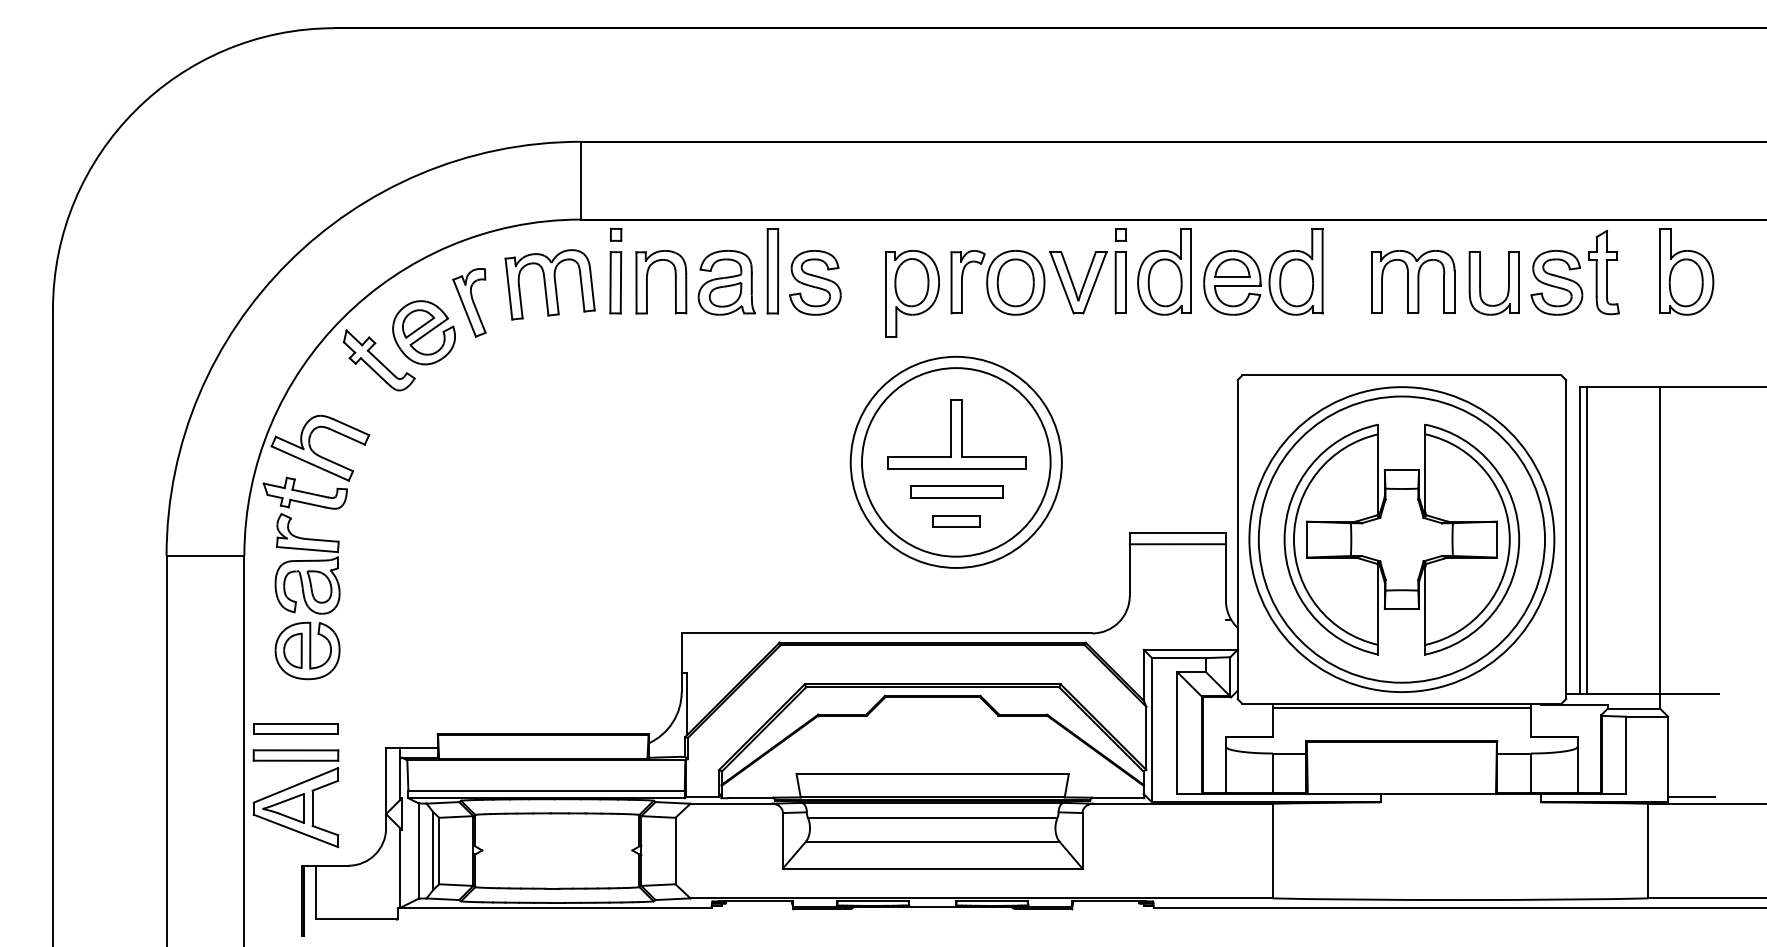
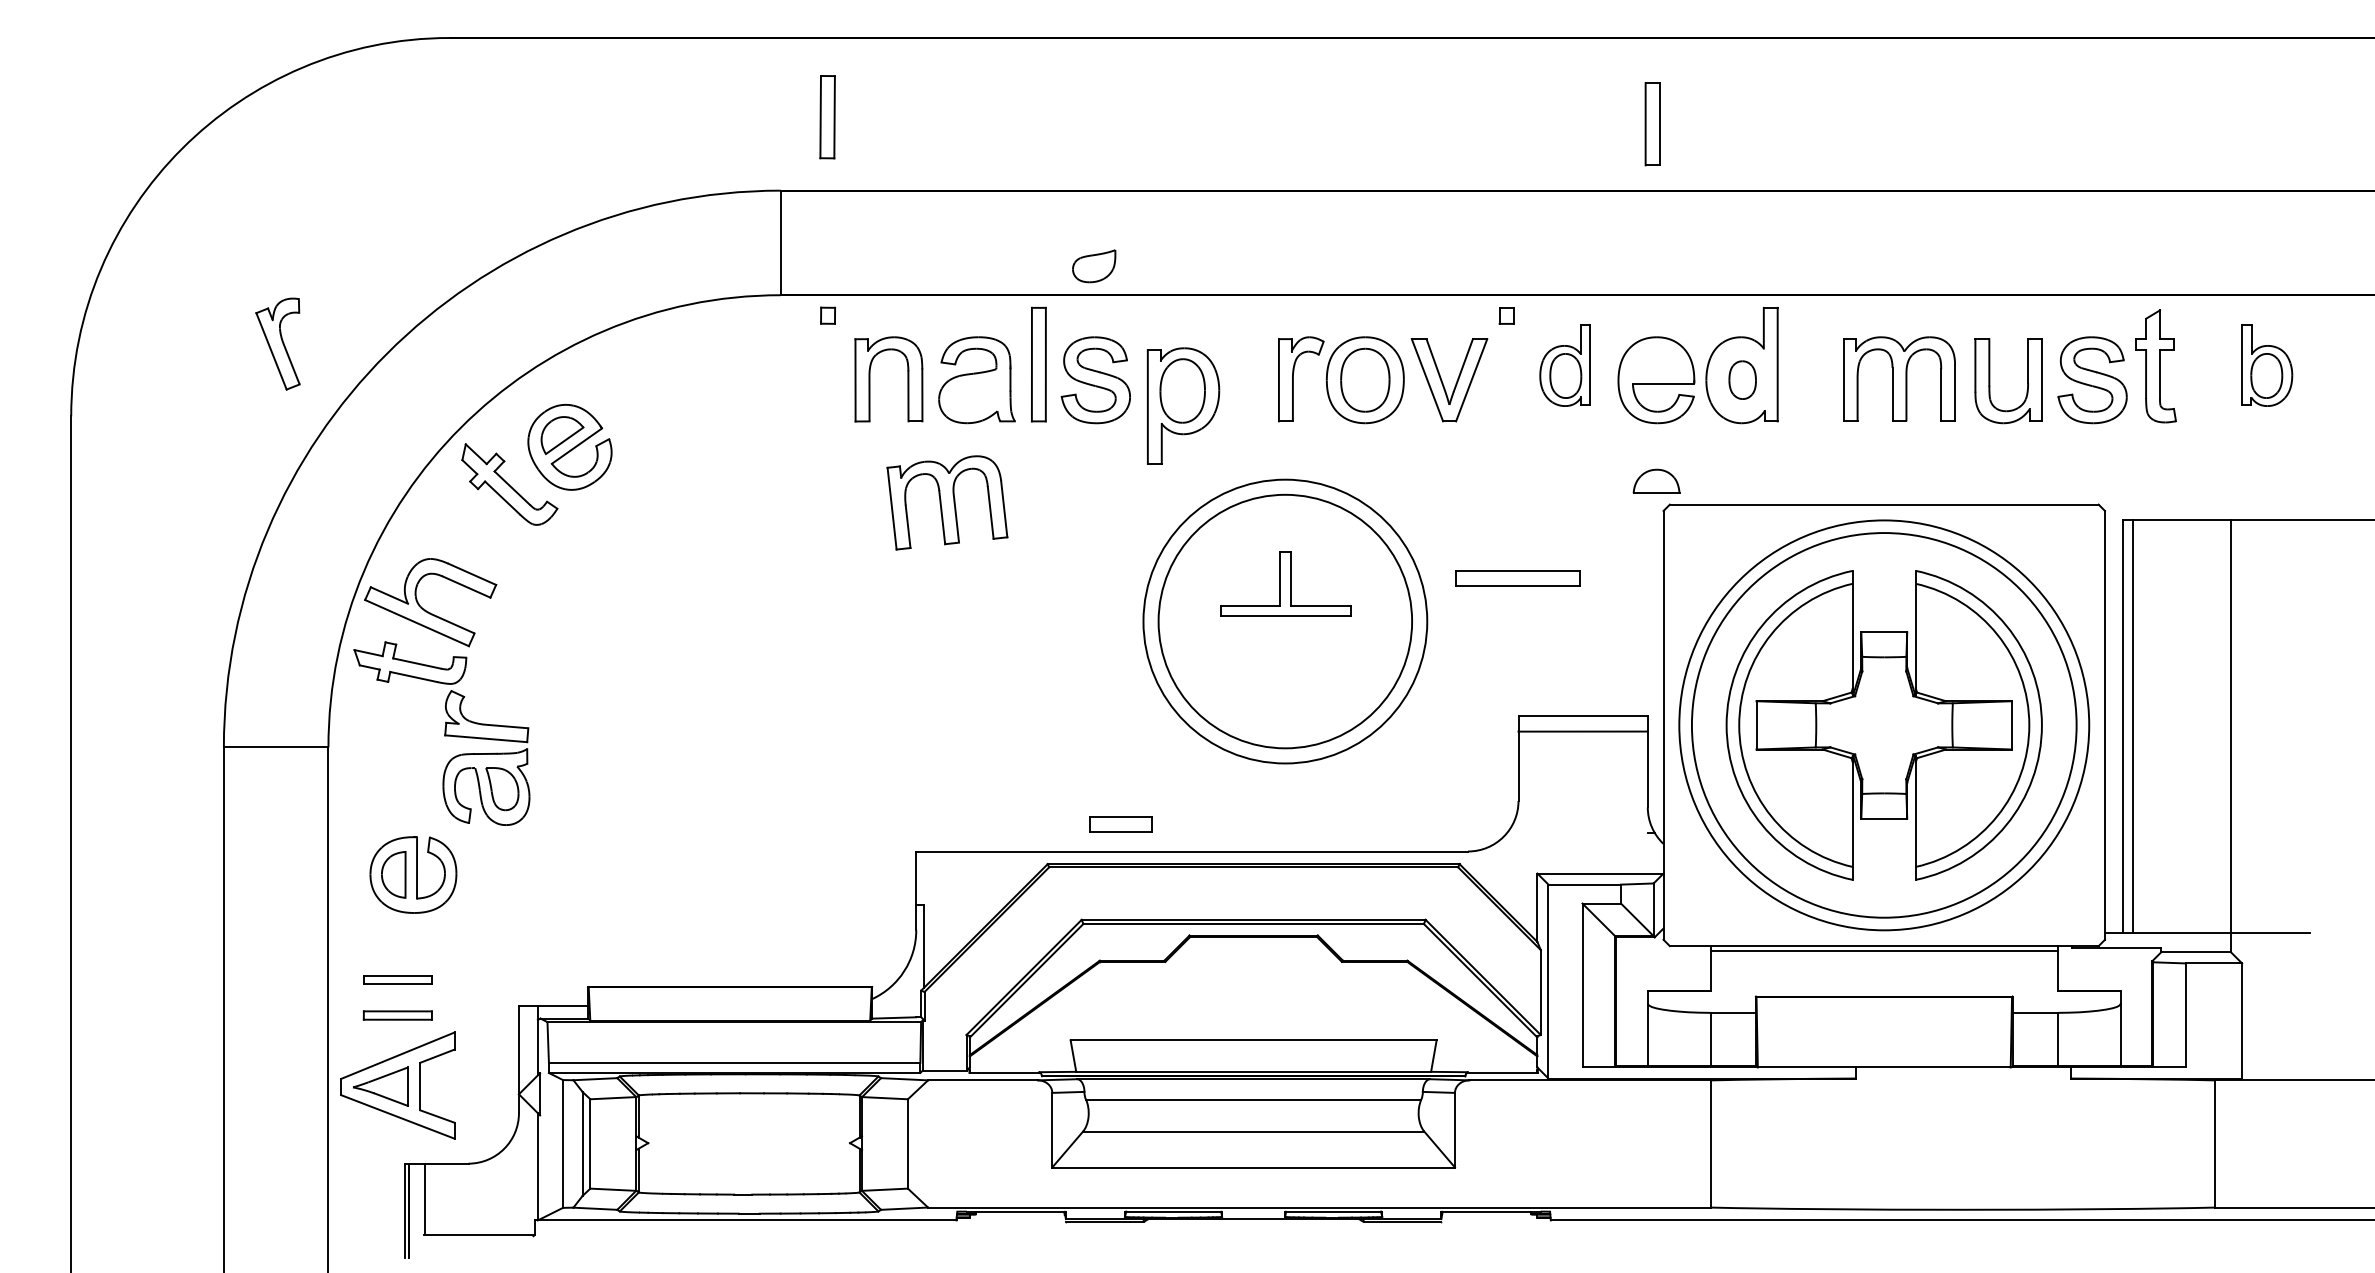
part: (1232, 267) -> (1656, 480), moved
part: (1163, 271) -> (1564, 365), size x0.7
part: (1687, 271) -> (2267, 365), size x0.7
part: (1296, 282) -> (1742, 379), size x0.6
part: (615, 283) -> (827, 117), moved
part: (1120, 283) -> (1652, 124), moved
part: (550, 284) -> (947, 502), moved
part: (912, 293) -> (1183, 405), moved
part: (725, 294) -> (1094, 266), moved
part: (469, 302) -> (277, 343), moved
part: (956, 434) -> (1285, 583), size x0.7
part: (956, 492) -> (1517, 578), moved
part: (956, 521) -> (1120, 824), moved
part: (307, 563) -> (486, 757), moved
part: (295, 728) -> (397, 979), size x0.6
part: (295, 755) -> (397, 1015), size x0.6
line: (1691, 797) -> (2273, 1071), removed

